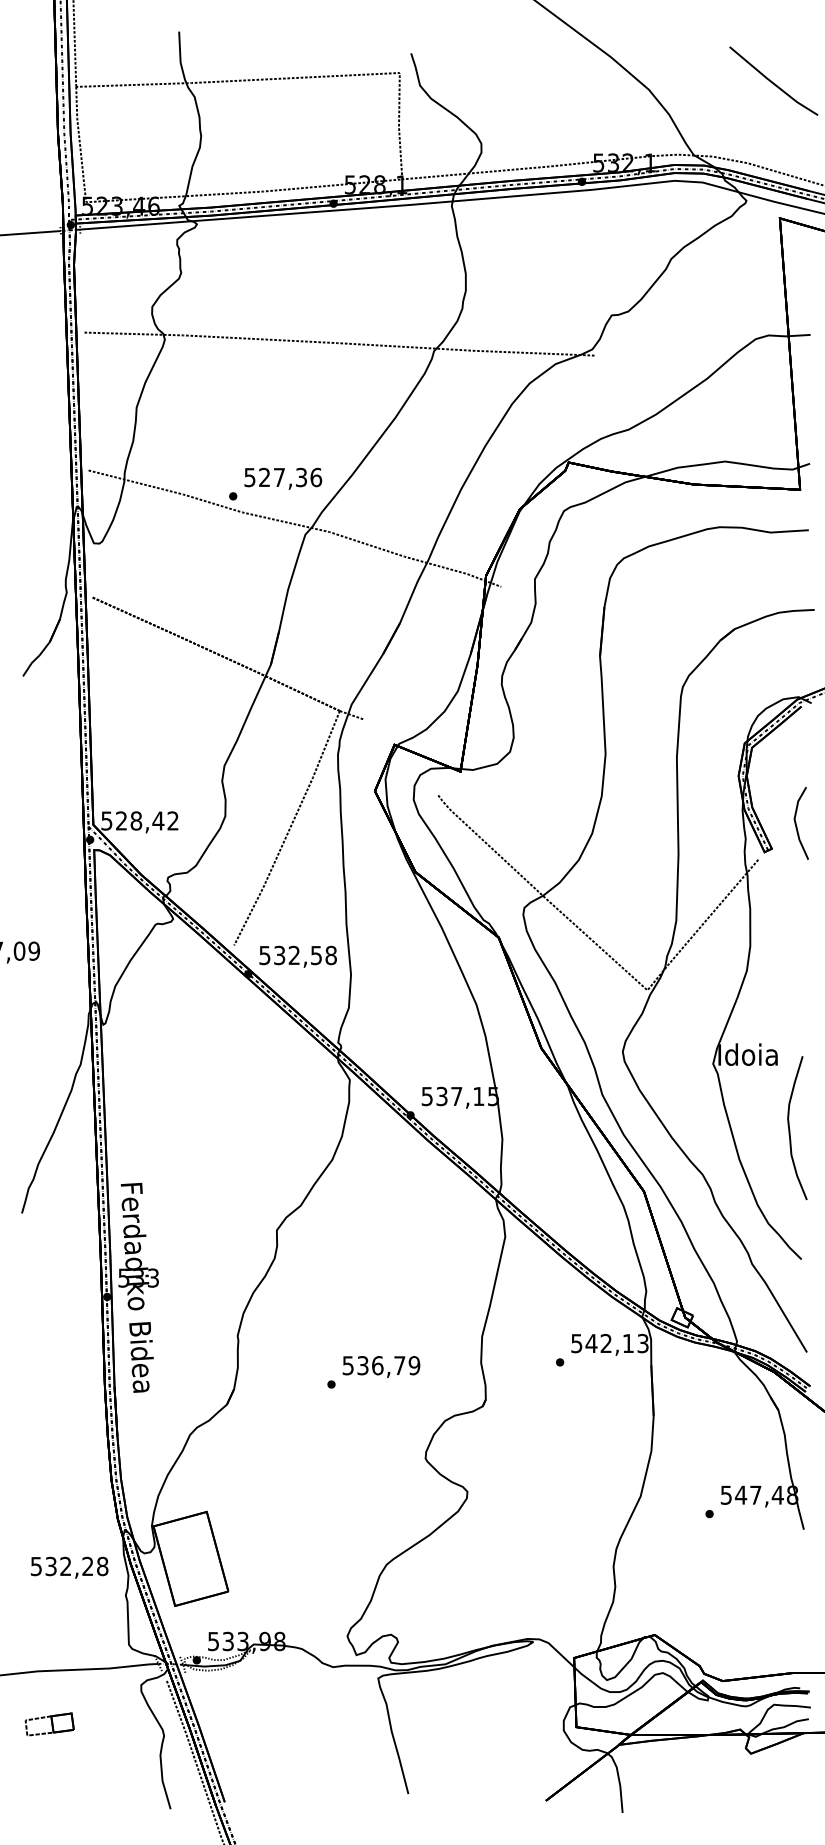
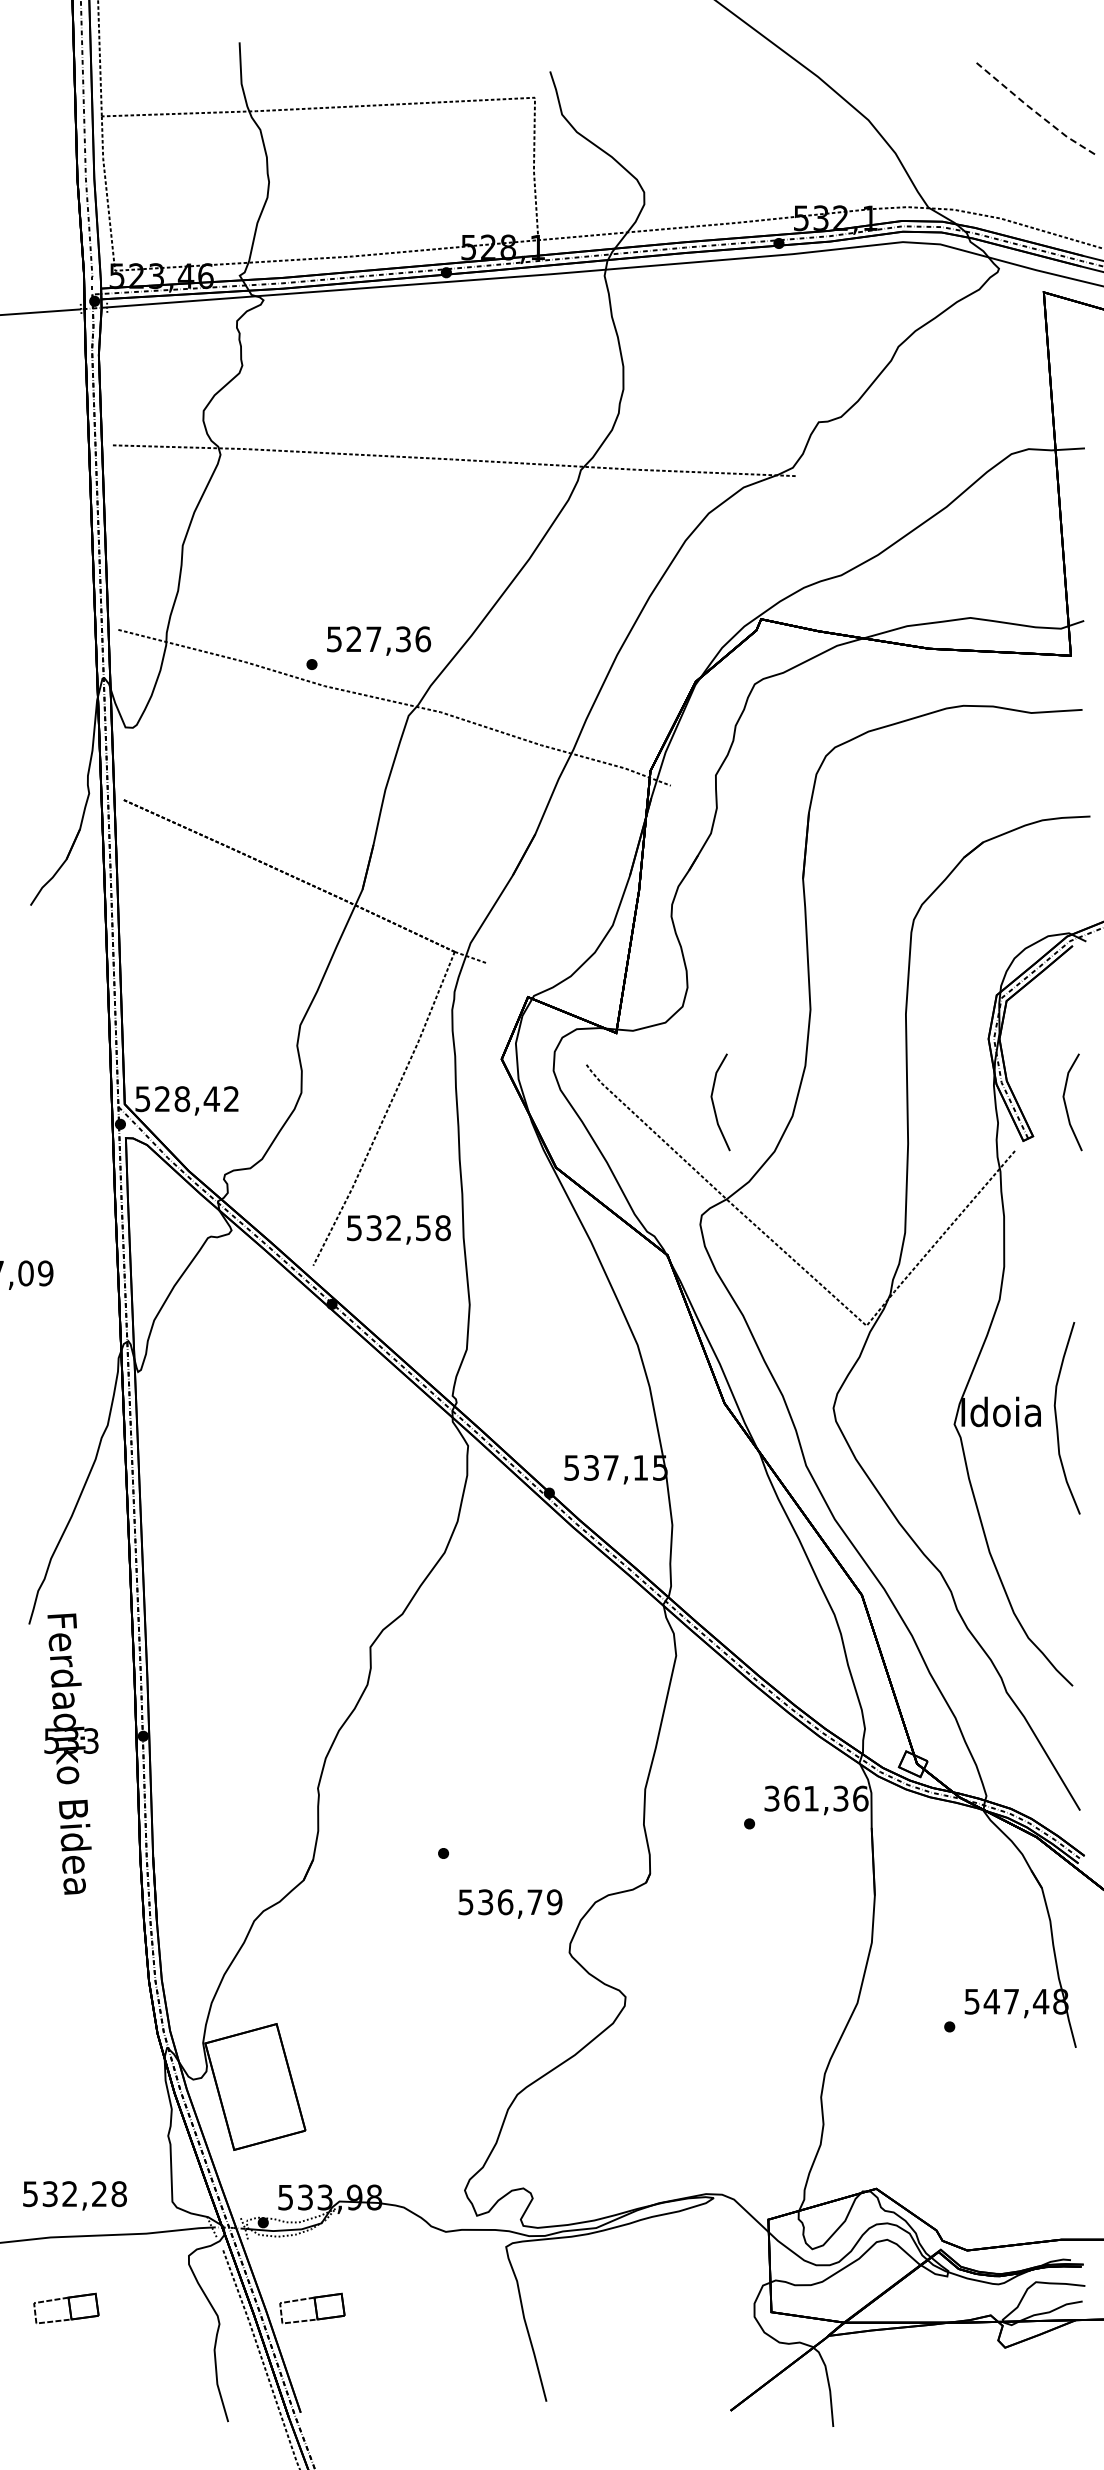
line: (772, 82) -> (1033, 110), solid -> dashed
line: (533, 825) -> (714, 1104), added
text: (297, 956) -> (398, 1229), moved
curve: (790, 1129) -> (1057, 1419), moved
text: (138, 1287) -> (71, 1753), moved
text: (610, 1343) -> (816, 1798), 542,13 -> 361,36
text: (381, 1366) -> (510, 1903), moved
text: (69, 1567) -> (74, 2195), moved
part: (233, 1723) -> (312, 2307), added

